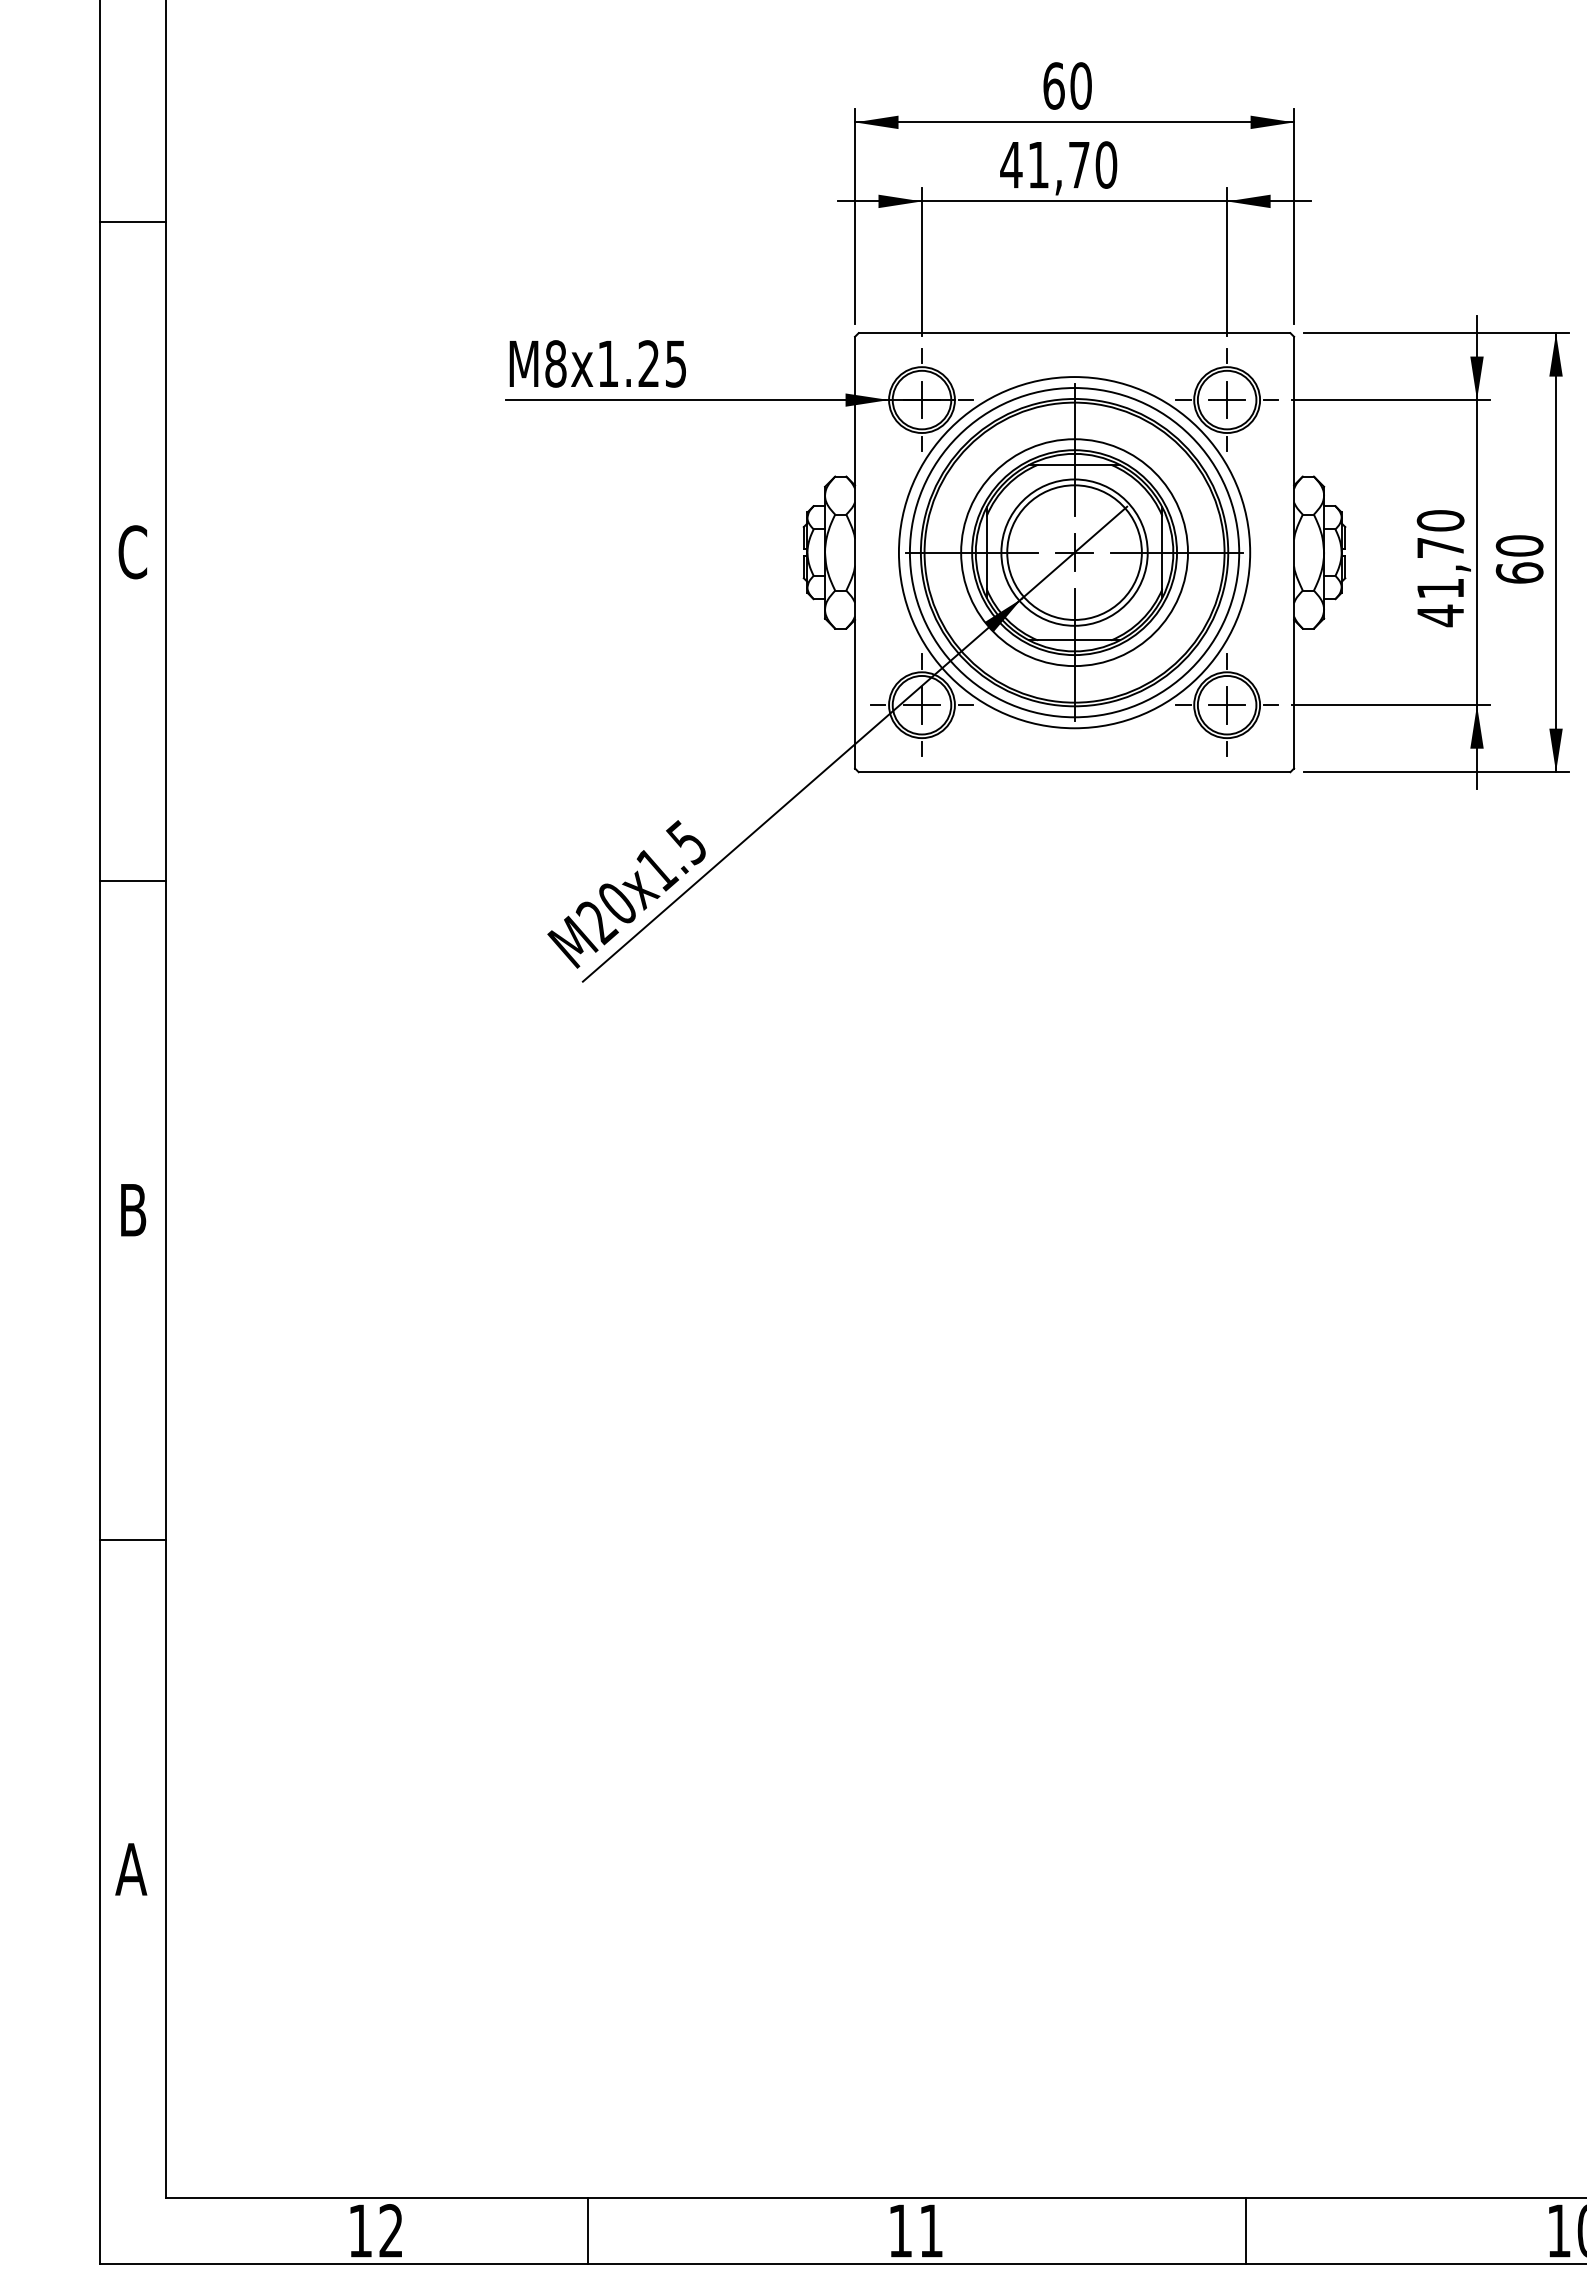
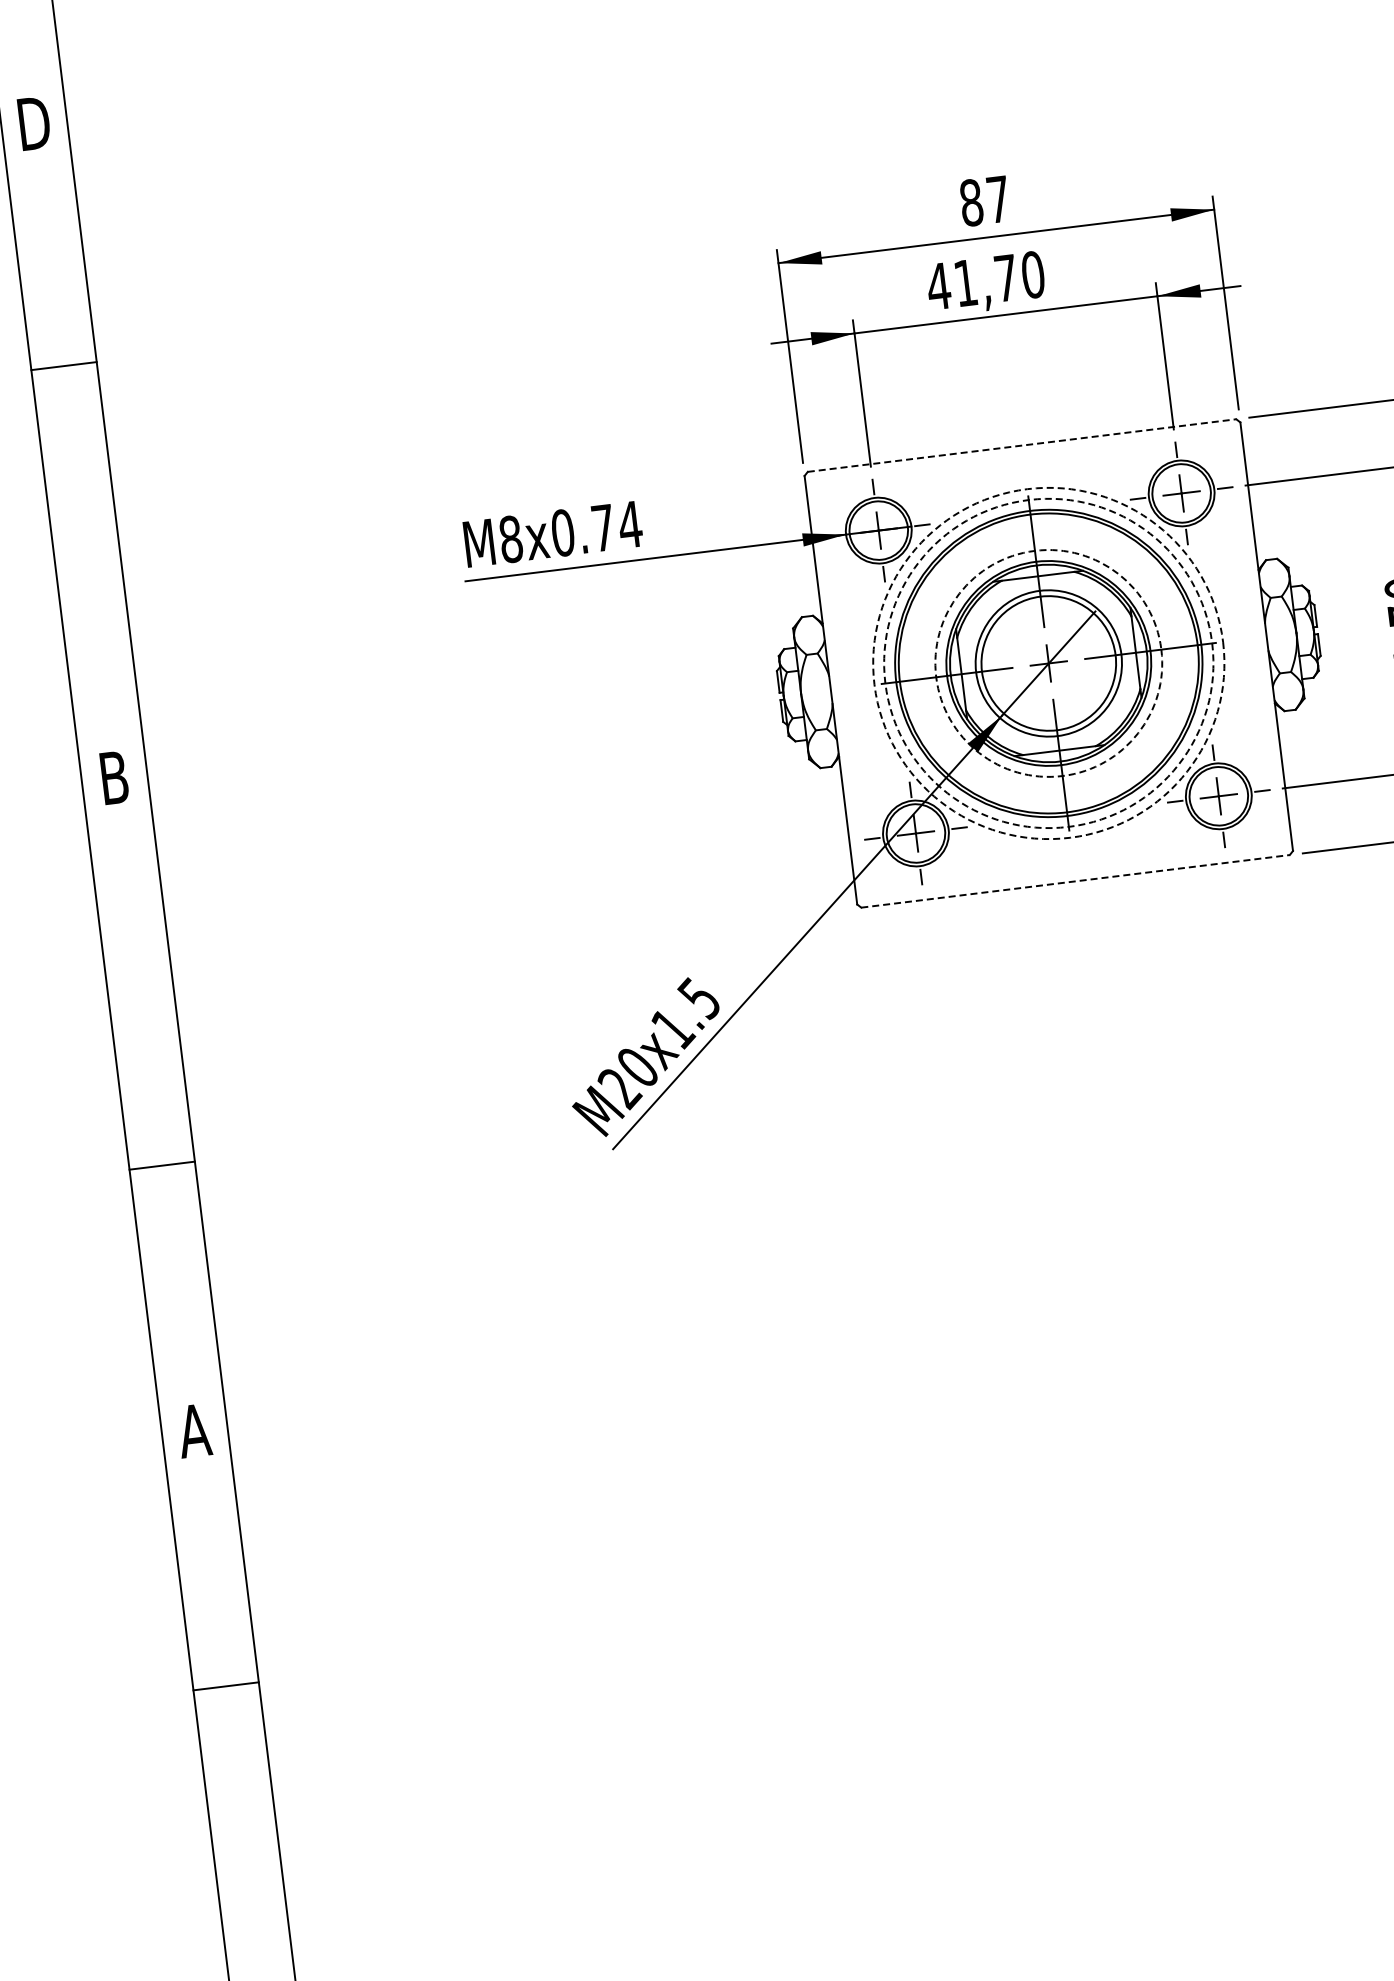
text: (1067, 85) -> (984, 200), 60 -> 87
line: (133, 222) -> (64, 366), moved
line: (1074, 333) -> (1022, 445), solid -> dashed
text: (642, 363) -> (596, 528), M8x1.25 -> M8x0.74
text: (132, 552) -> (113, 778), C -> B
circle: (1074, 552) -> (1048, 663), solid -> dashed
circle: (1074, 552) -> (1048, 663), solid -> dashed
circle: (1074, 552) -> (1048, 663), solid -> dashed
line: (1074, 772) -> (1075, 881), solid -> dashed
line: (133, 881) -> (162, 1166), moved
text: (132, 1210) -> (193, 1431), B -> A
line: (133, 1539) -> (226, 1686), moved

